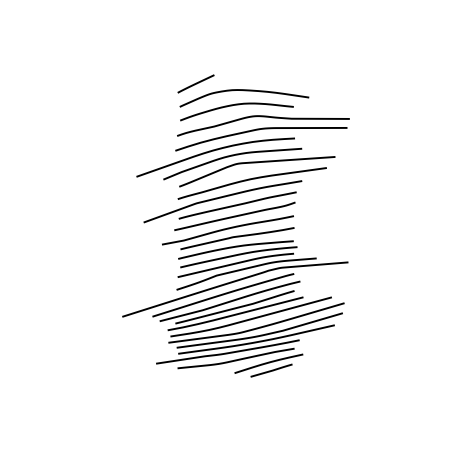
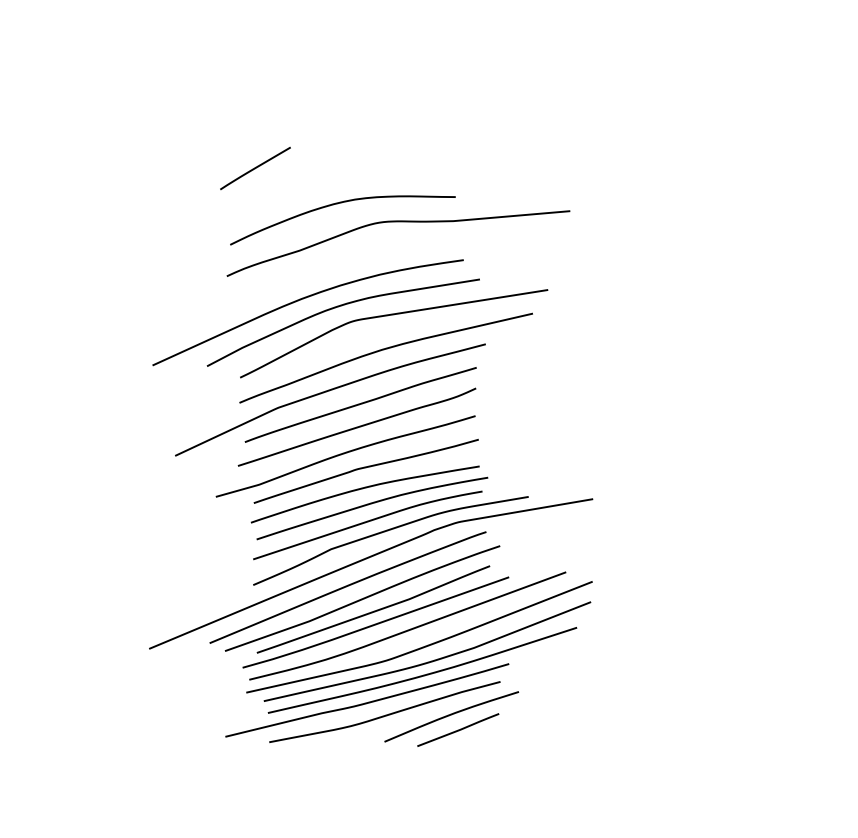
curve: (244, 91) -> (354, 174), removed
curve: (259, 130) -> (391, 250), removed

